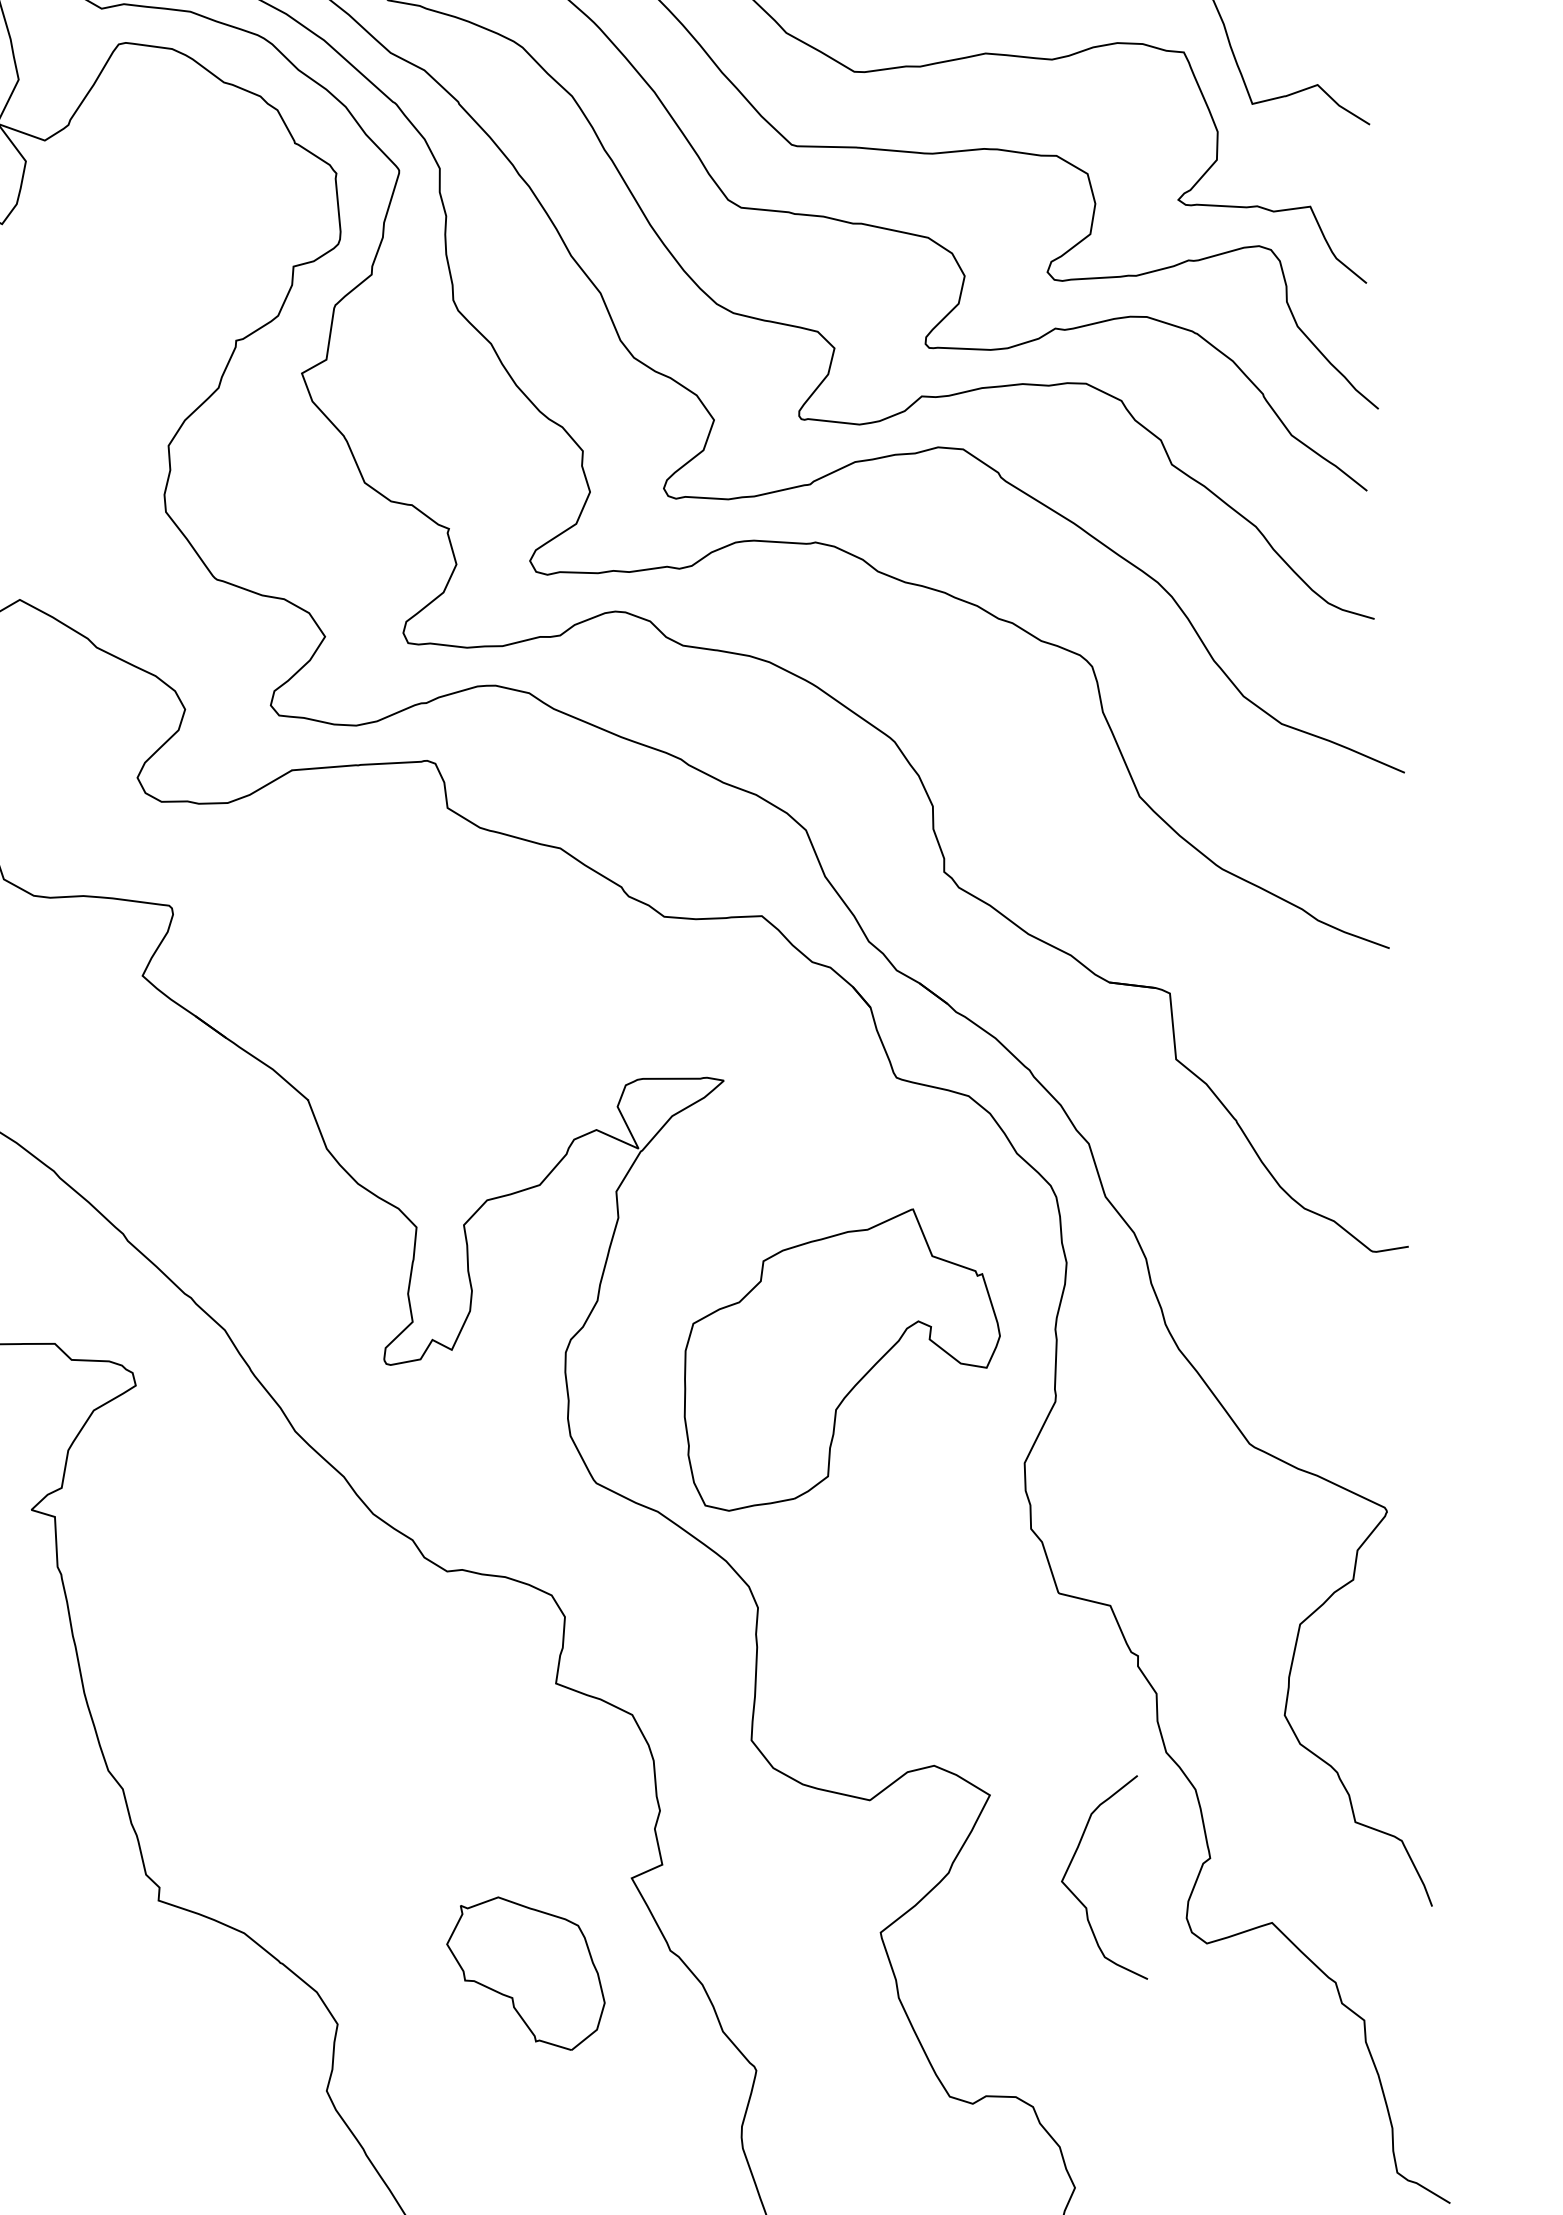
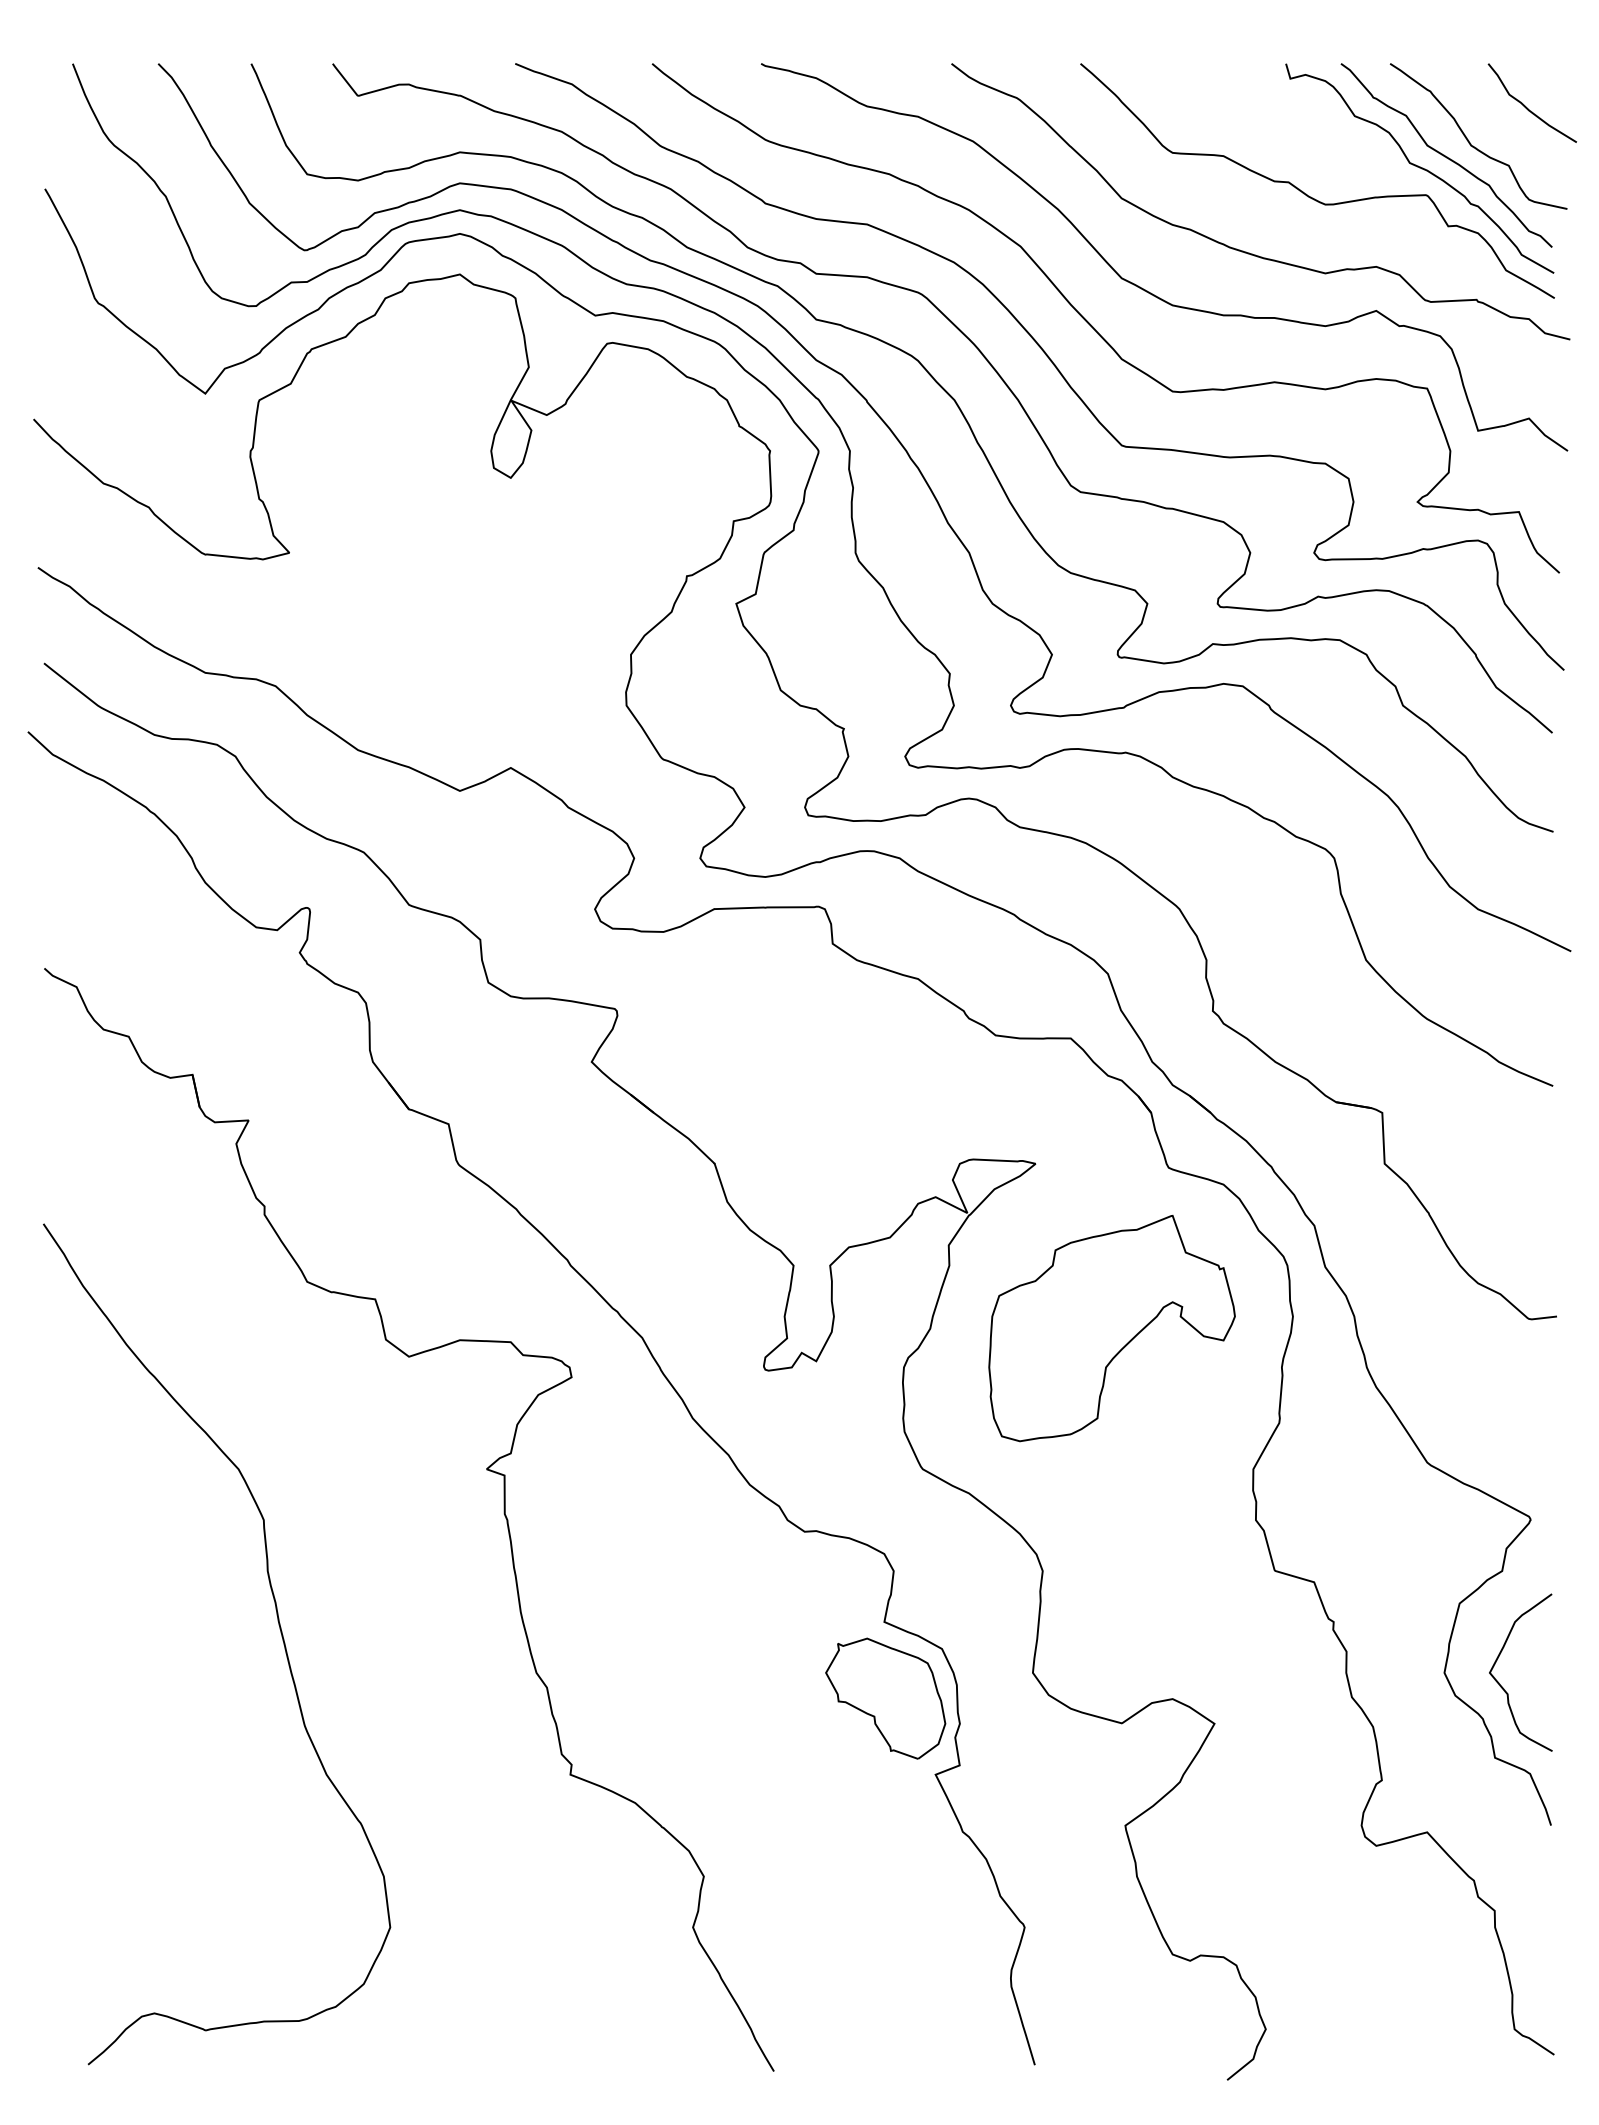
part: (840, 1359) -> (1111, 1328), moved
curve: (1081, 1900) -> (1504, 1688), moved
part: (525, 1973) -> (885, 1698), moved

